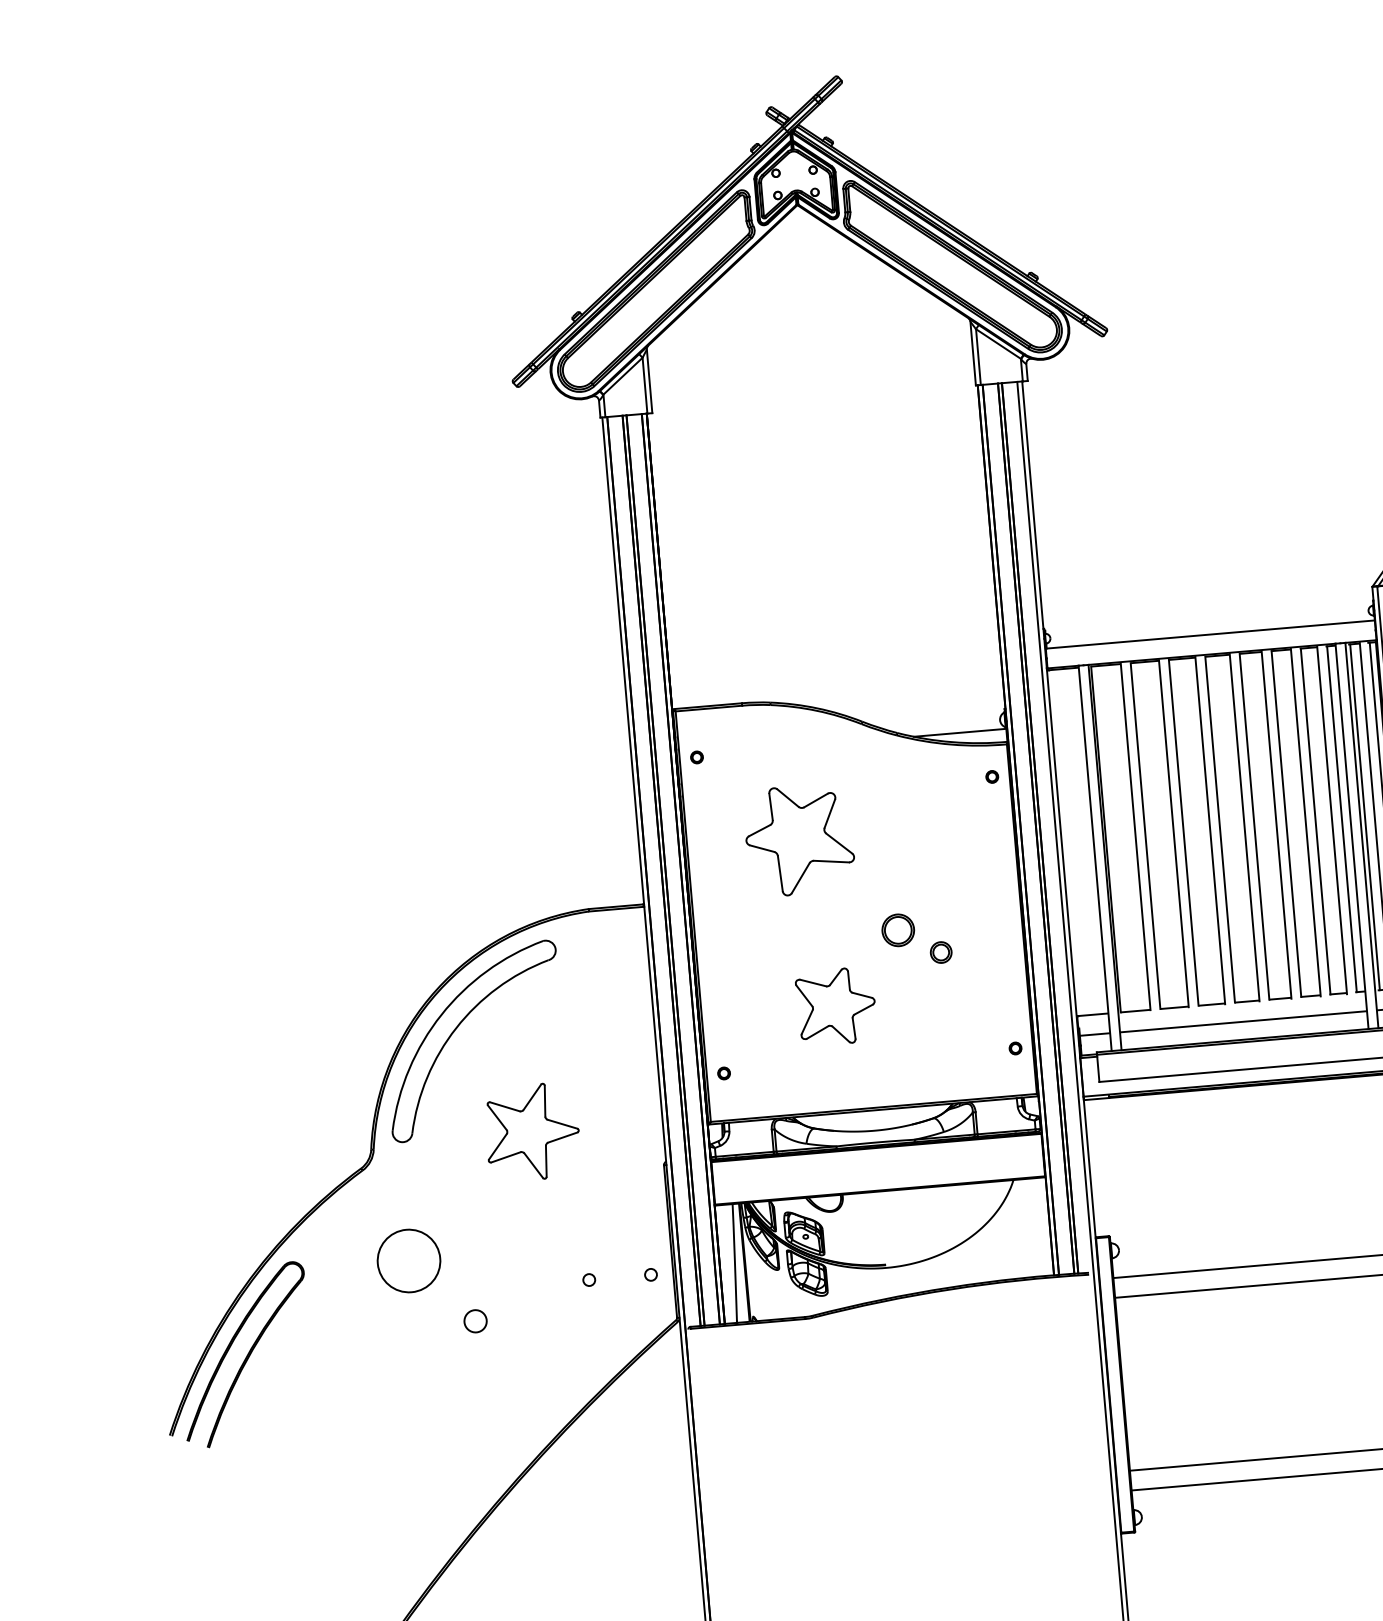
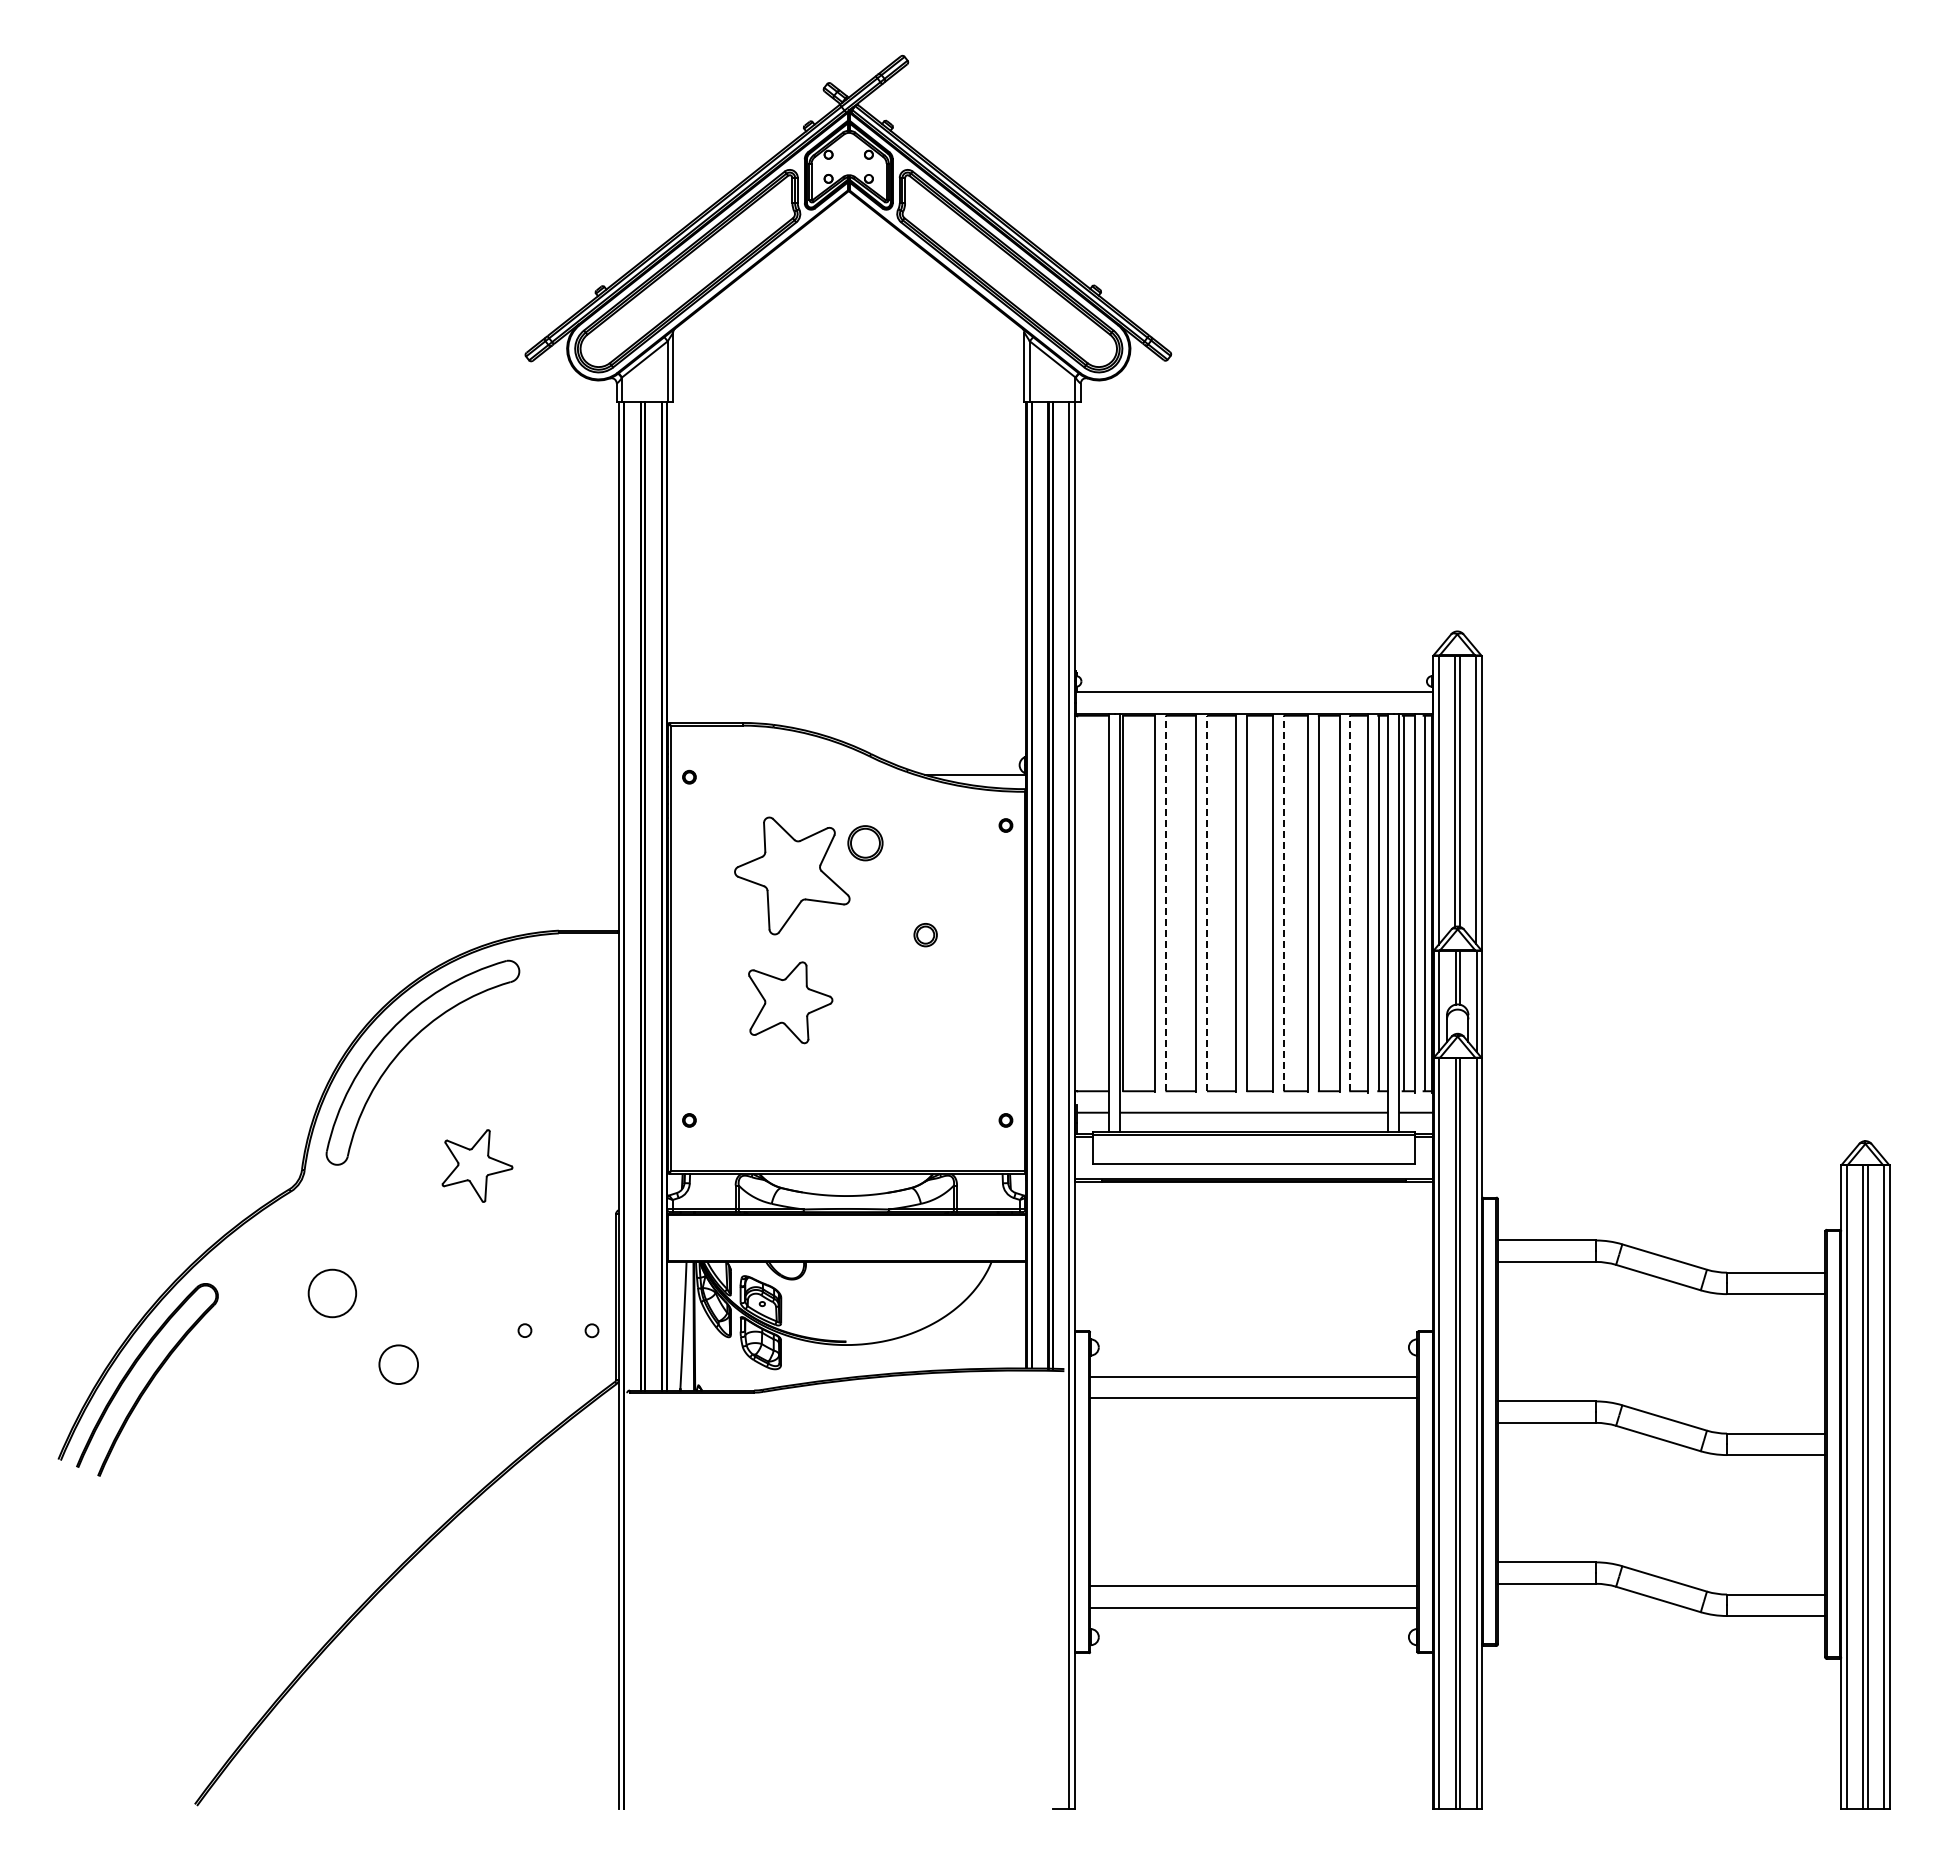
line: (1315, 821) -> (1350, 903), solid -> dashed
line: (1254, 826) -> (1284, 903), solid -> dashed
line: (1184, 832) -> (1207, 903), solid -> dashed
line: (1145, 836) -> (1165, 903), solid -> dashed
part: (898, 930) -> (865, 843), moved
part: (941, 952) -> (925, 935), moved
part: (836, 1006) -> (790, 1002), moved
part: (532, 1131) -> (477, 1165), size x0.7
circle: (409, 1261) -> (332, 1293), size x0.7
circle: (475, 1321) -> (398, 1364), size x1.6

